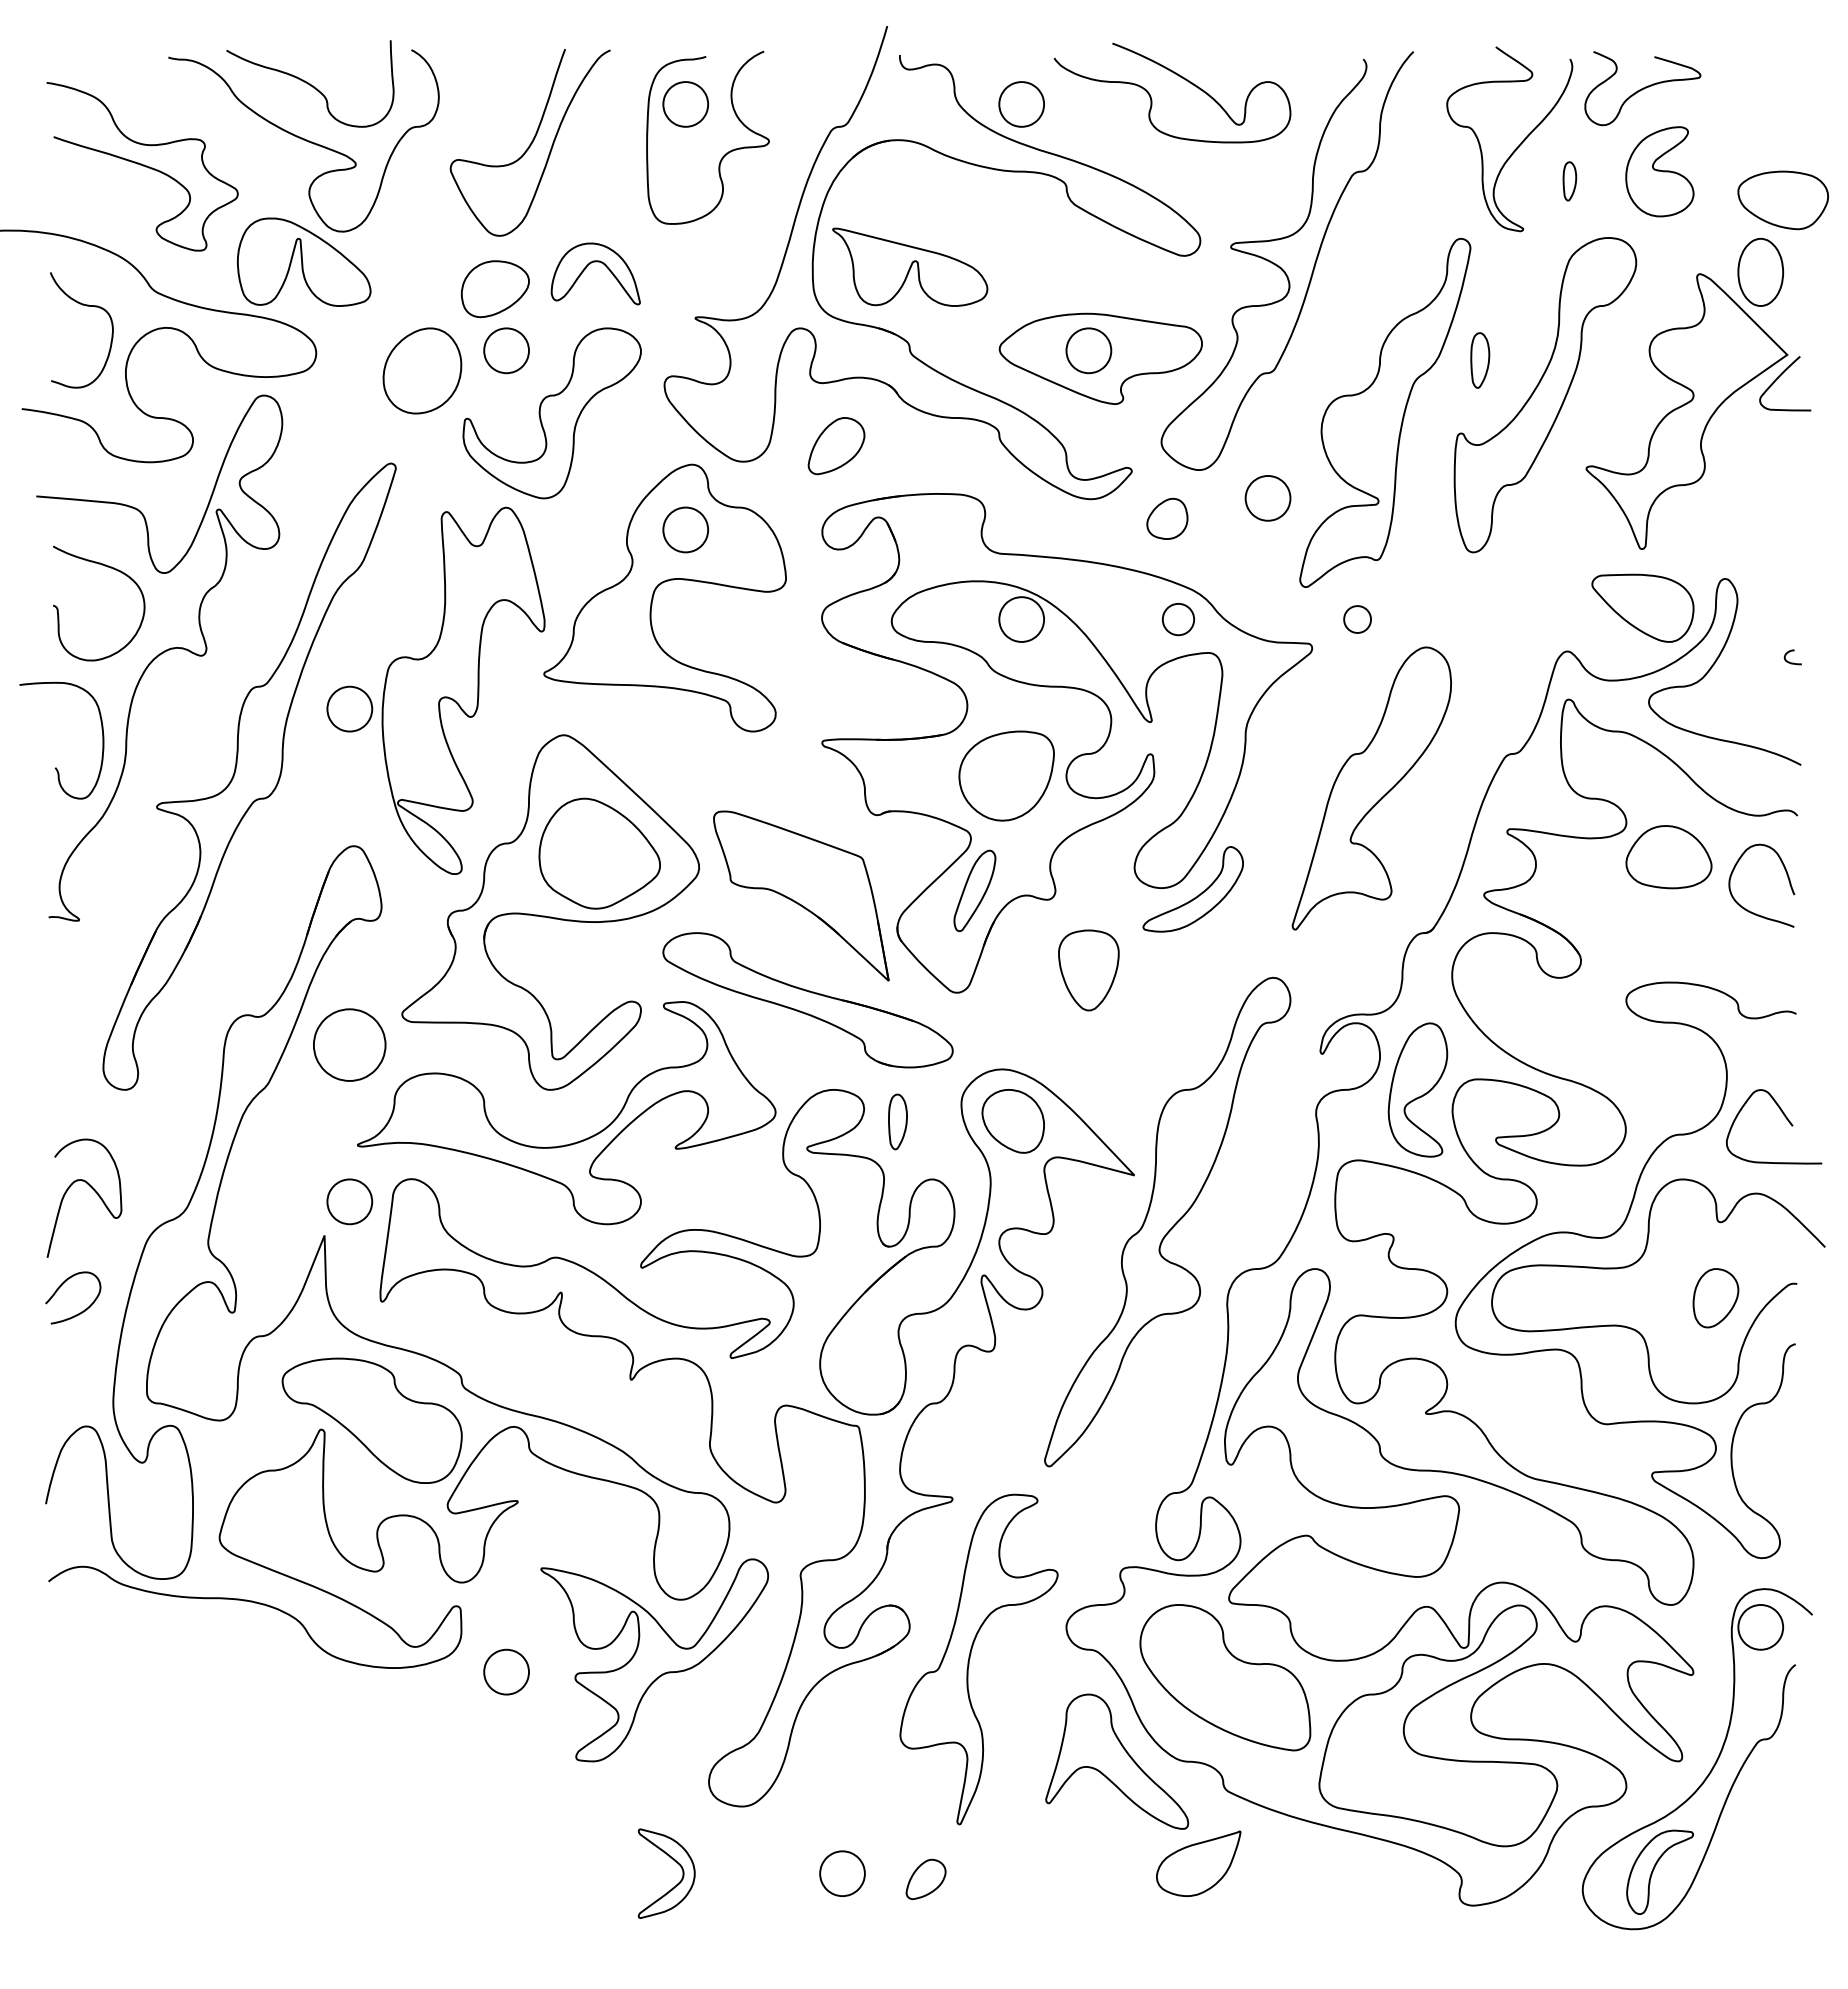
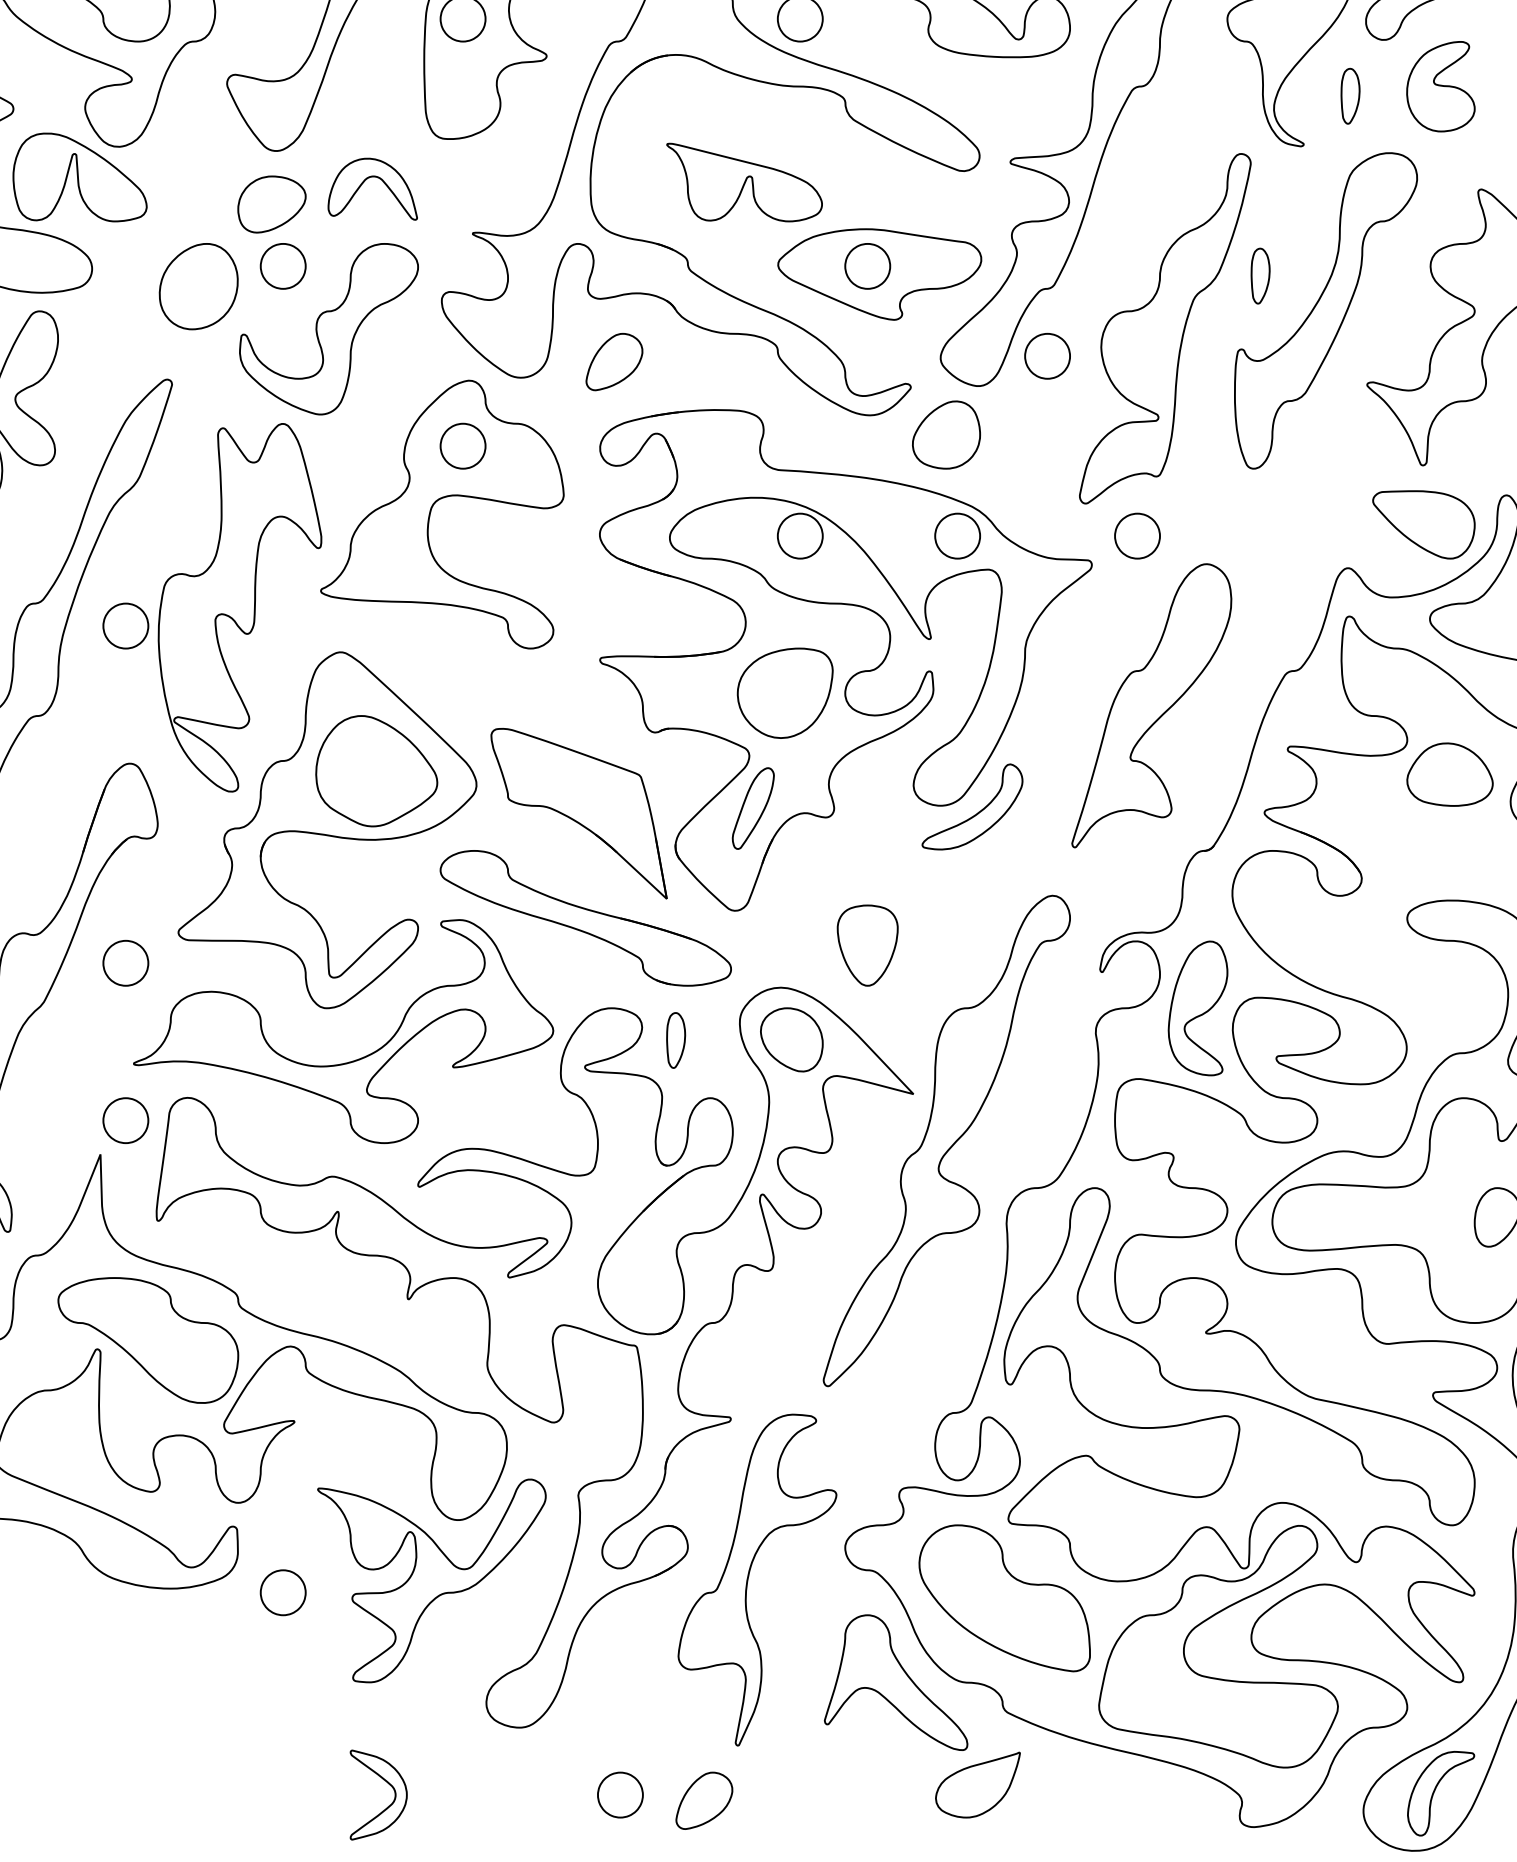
part: (1569, 181) -> (1350, 96), size x1.43
part: (910, 266) -> (744, 181), moved
part: (1267, 498) -> (1047, 356), moved
part: (1167, 518) -> (946, 434), size x1.67
part: (1178, 619) -> (957, 536), size x1.43
part: (1357, 619) -> (1137, 536), size x1.67
part: (1088, 970) -> (867, 945), moved
part: (349, 1044) -> (125, 962), size x0.62
part: (675, 1862) -> (387, 1783), moved
part: (925, 1879) -> (703, 1800), size x1.43

